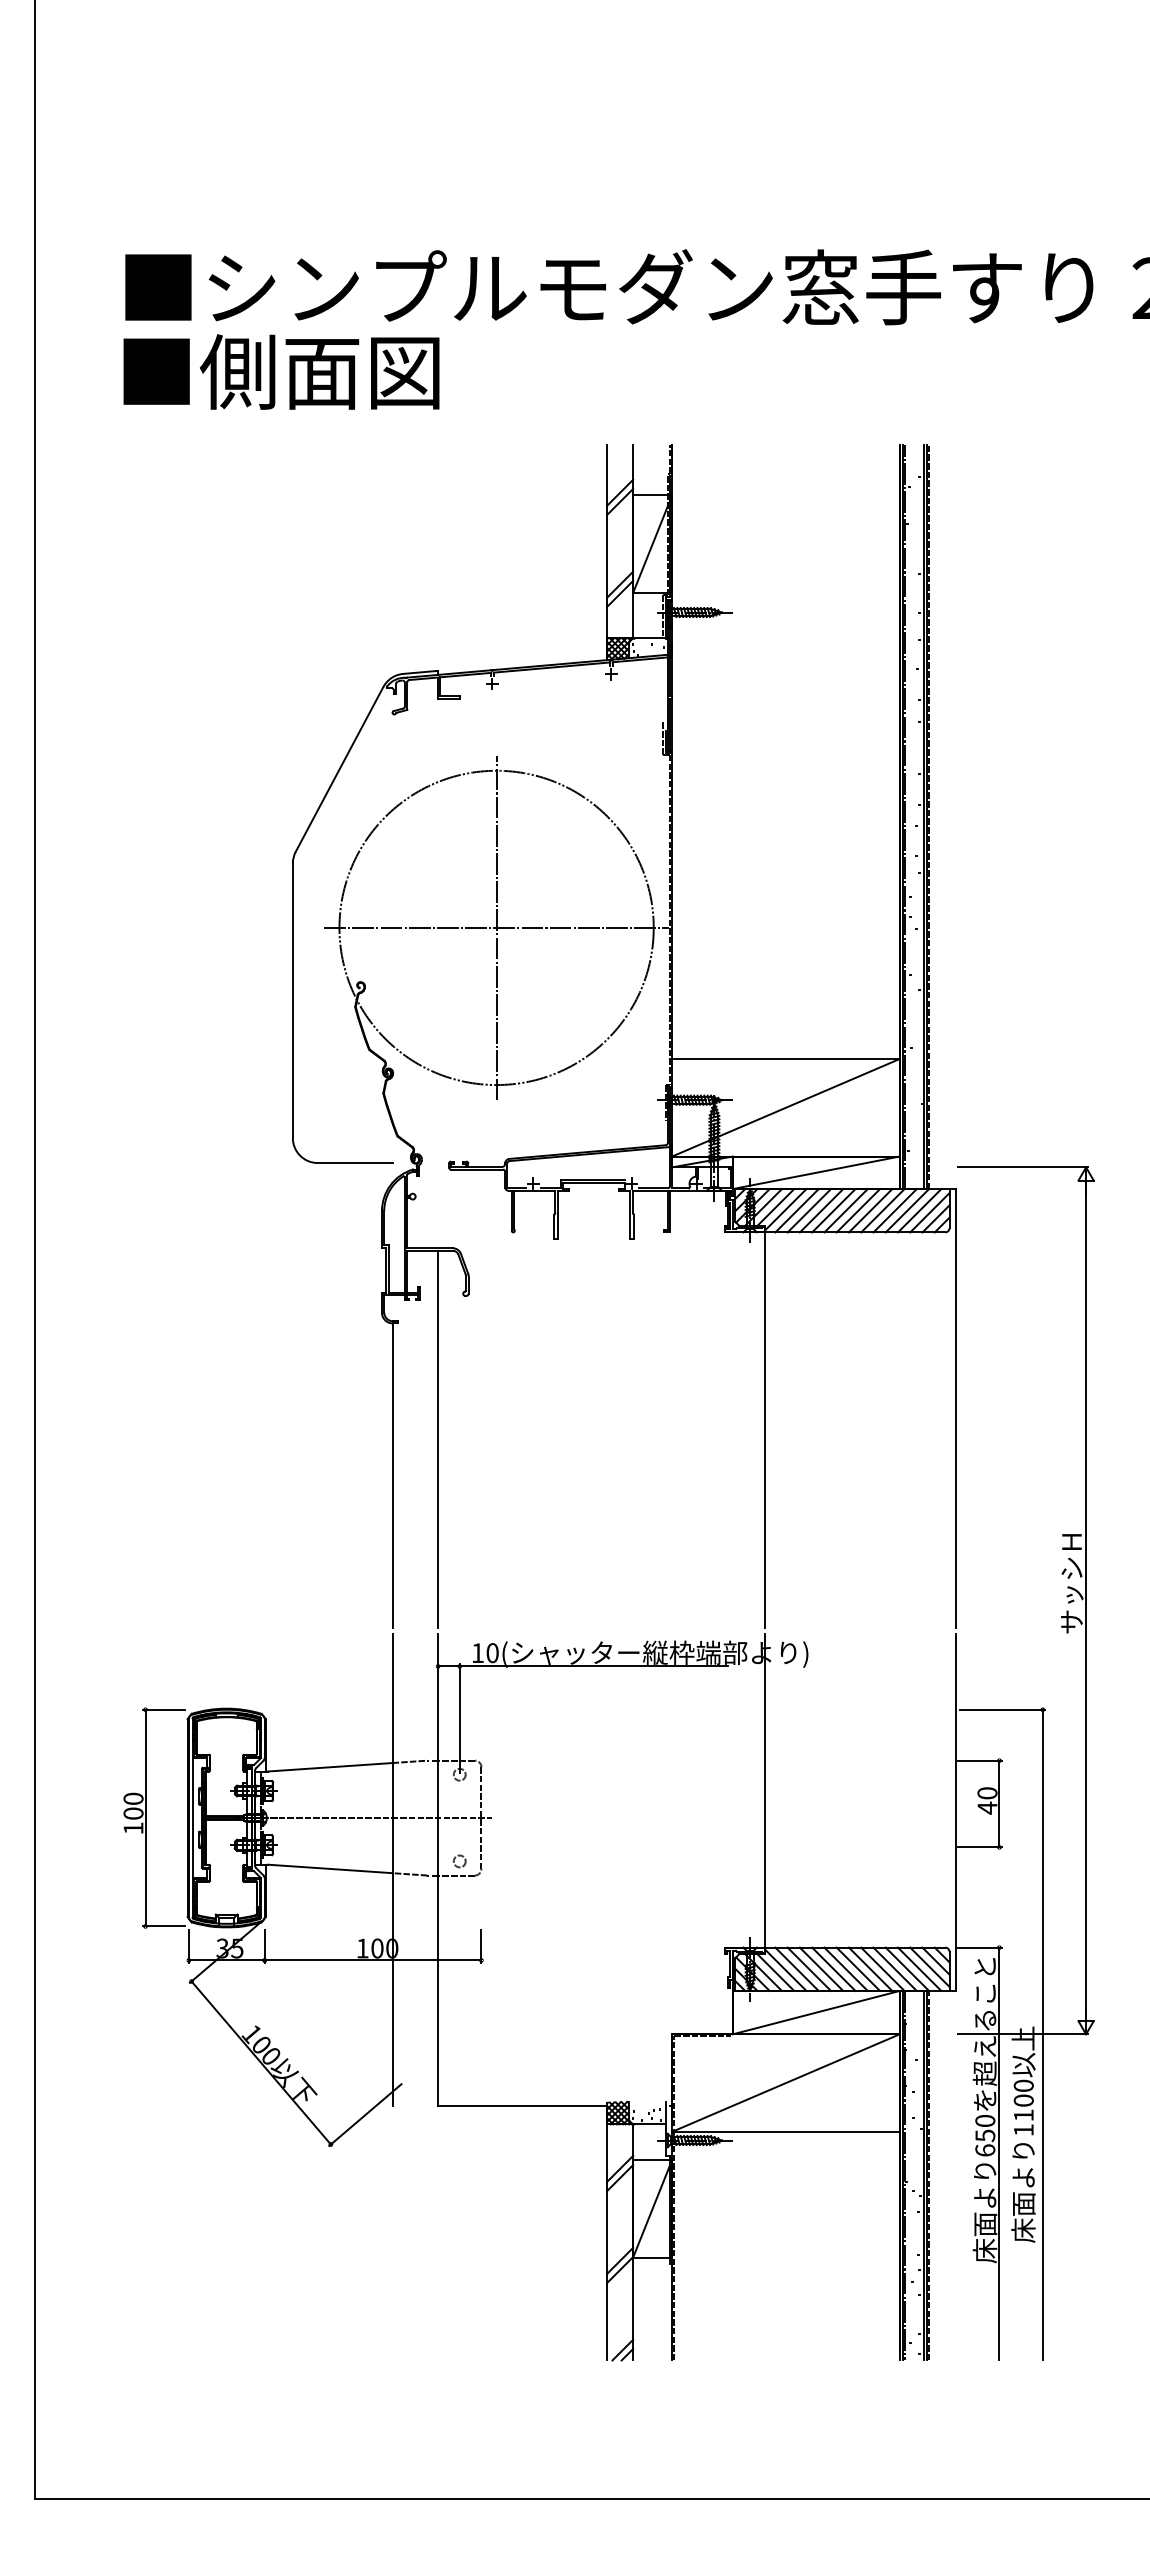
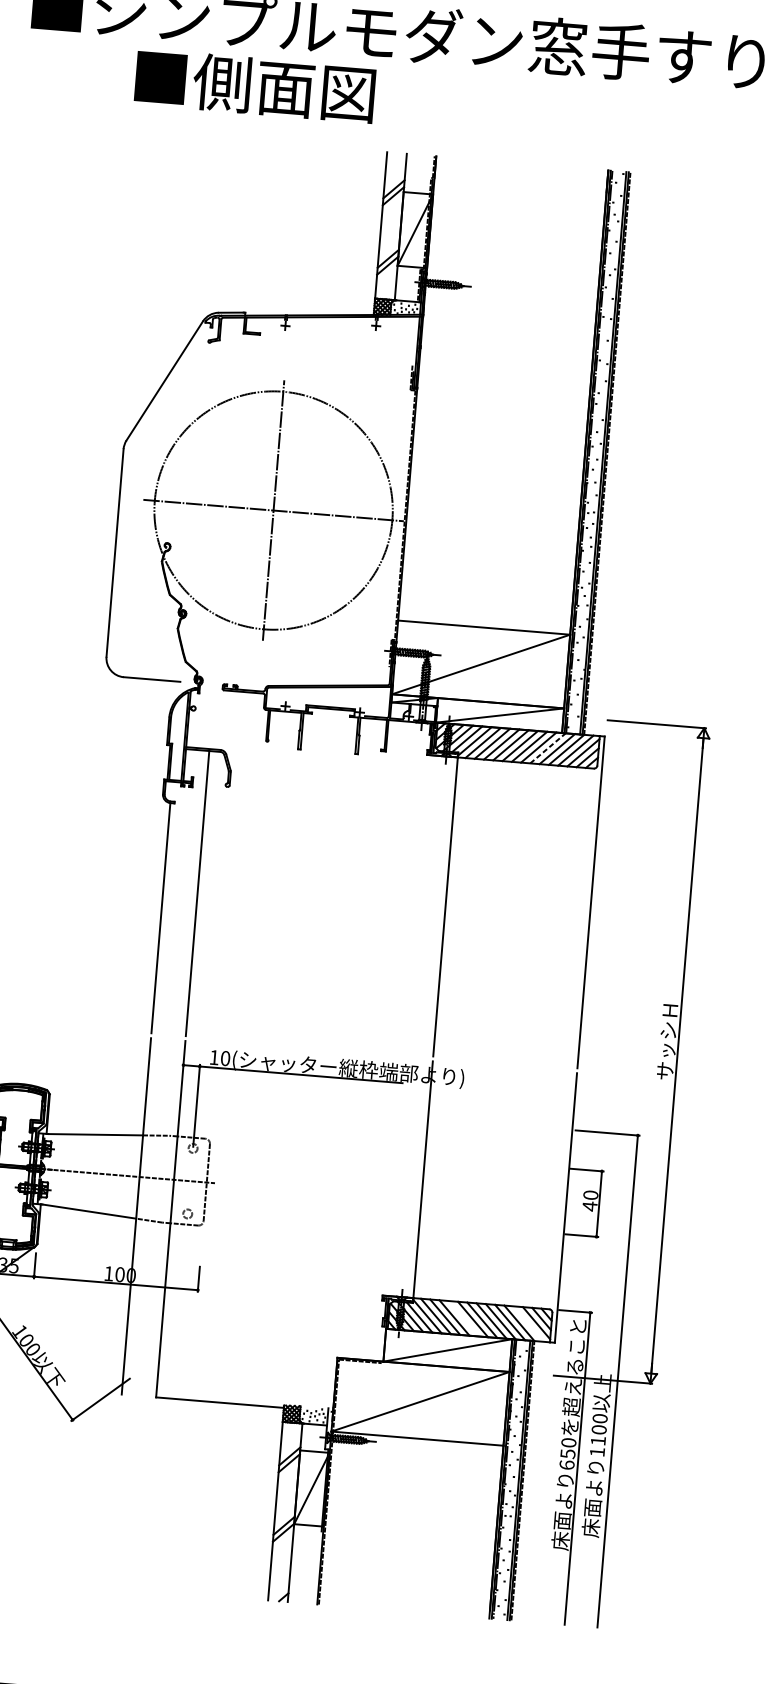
text: (281, 371) -> (255, 85), moved
line: (882, 1210) -> (547, 748), solid -> dashed
line: (833, 1968) -> (463, 1318), removed
line: (919, 1968) -> (528, 1323), removed
line: (622, 2349) -> (280, 1593), removed

